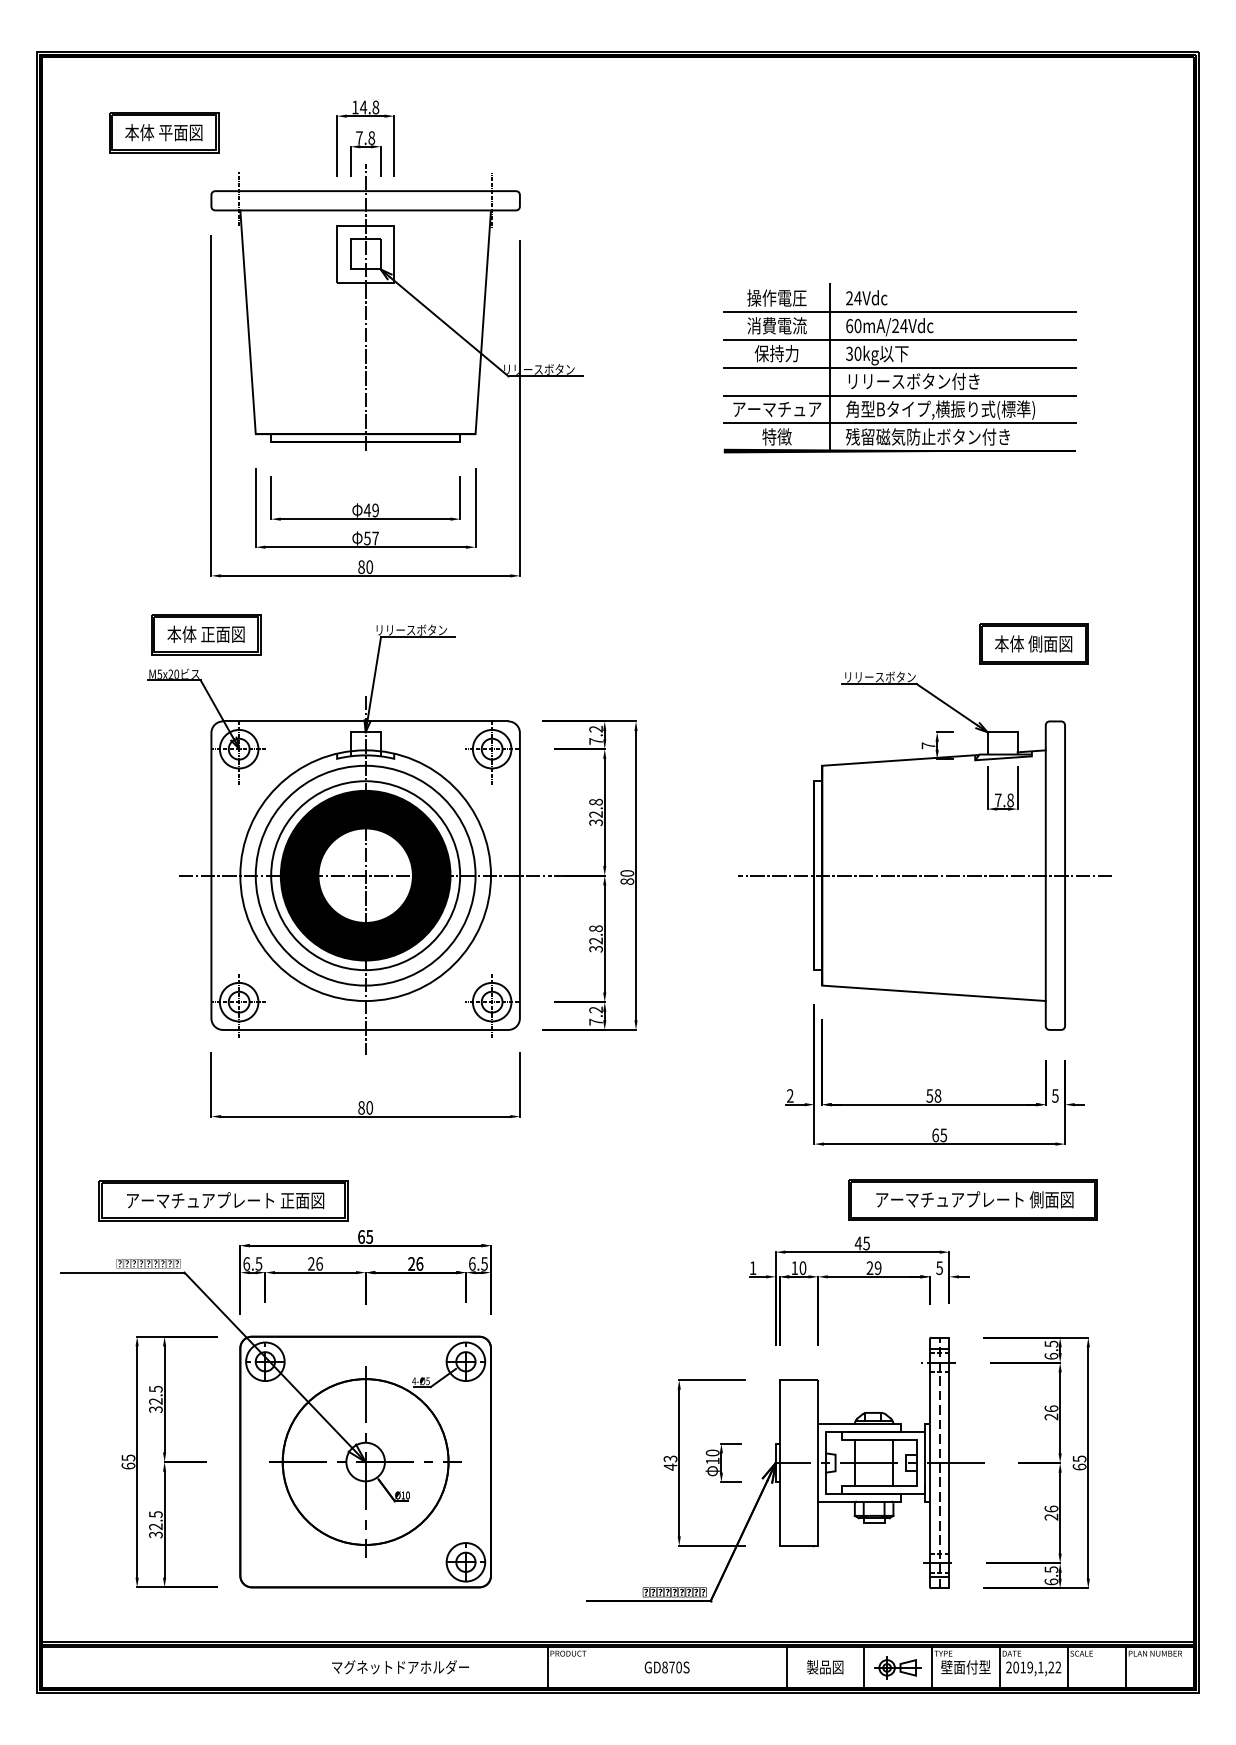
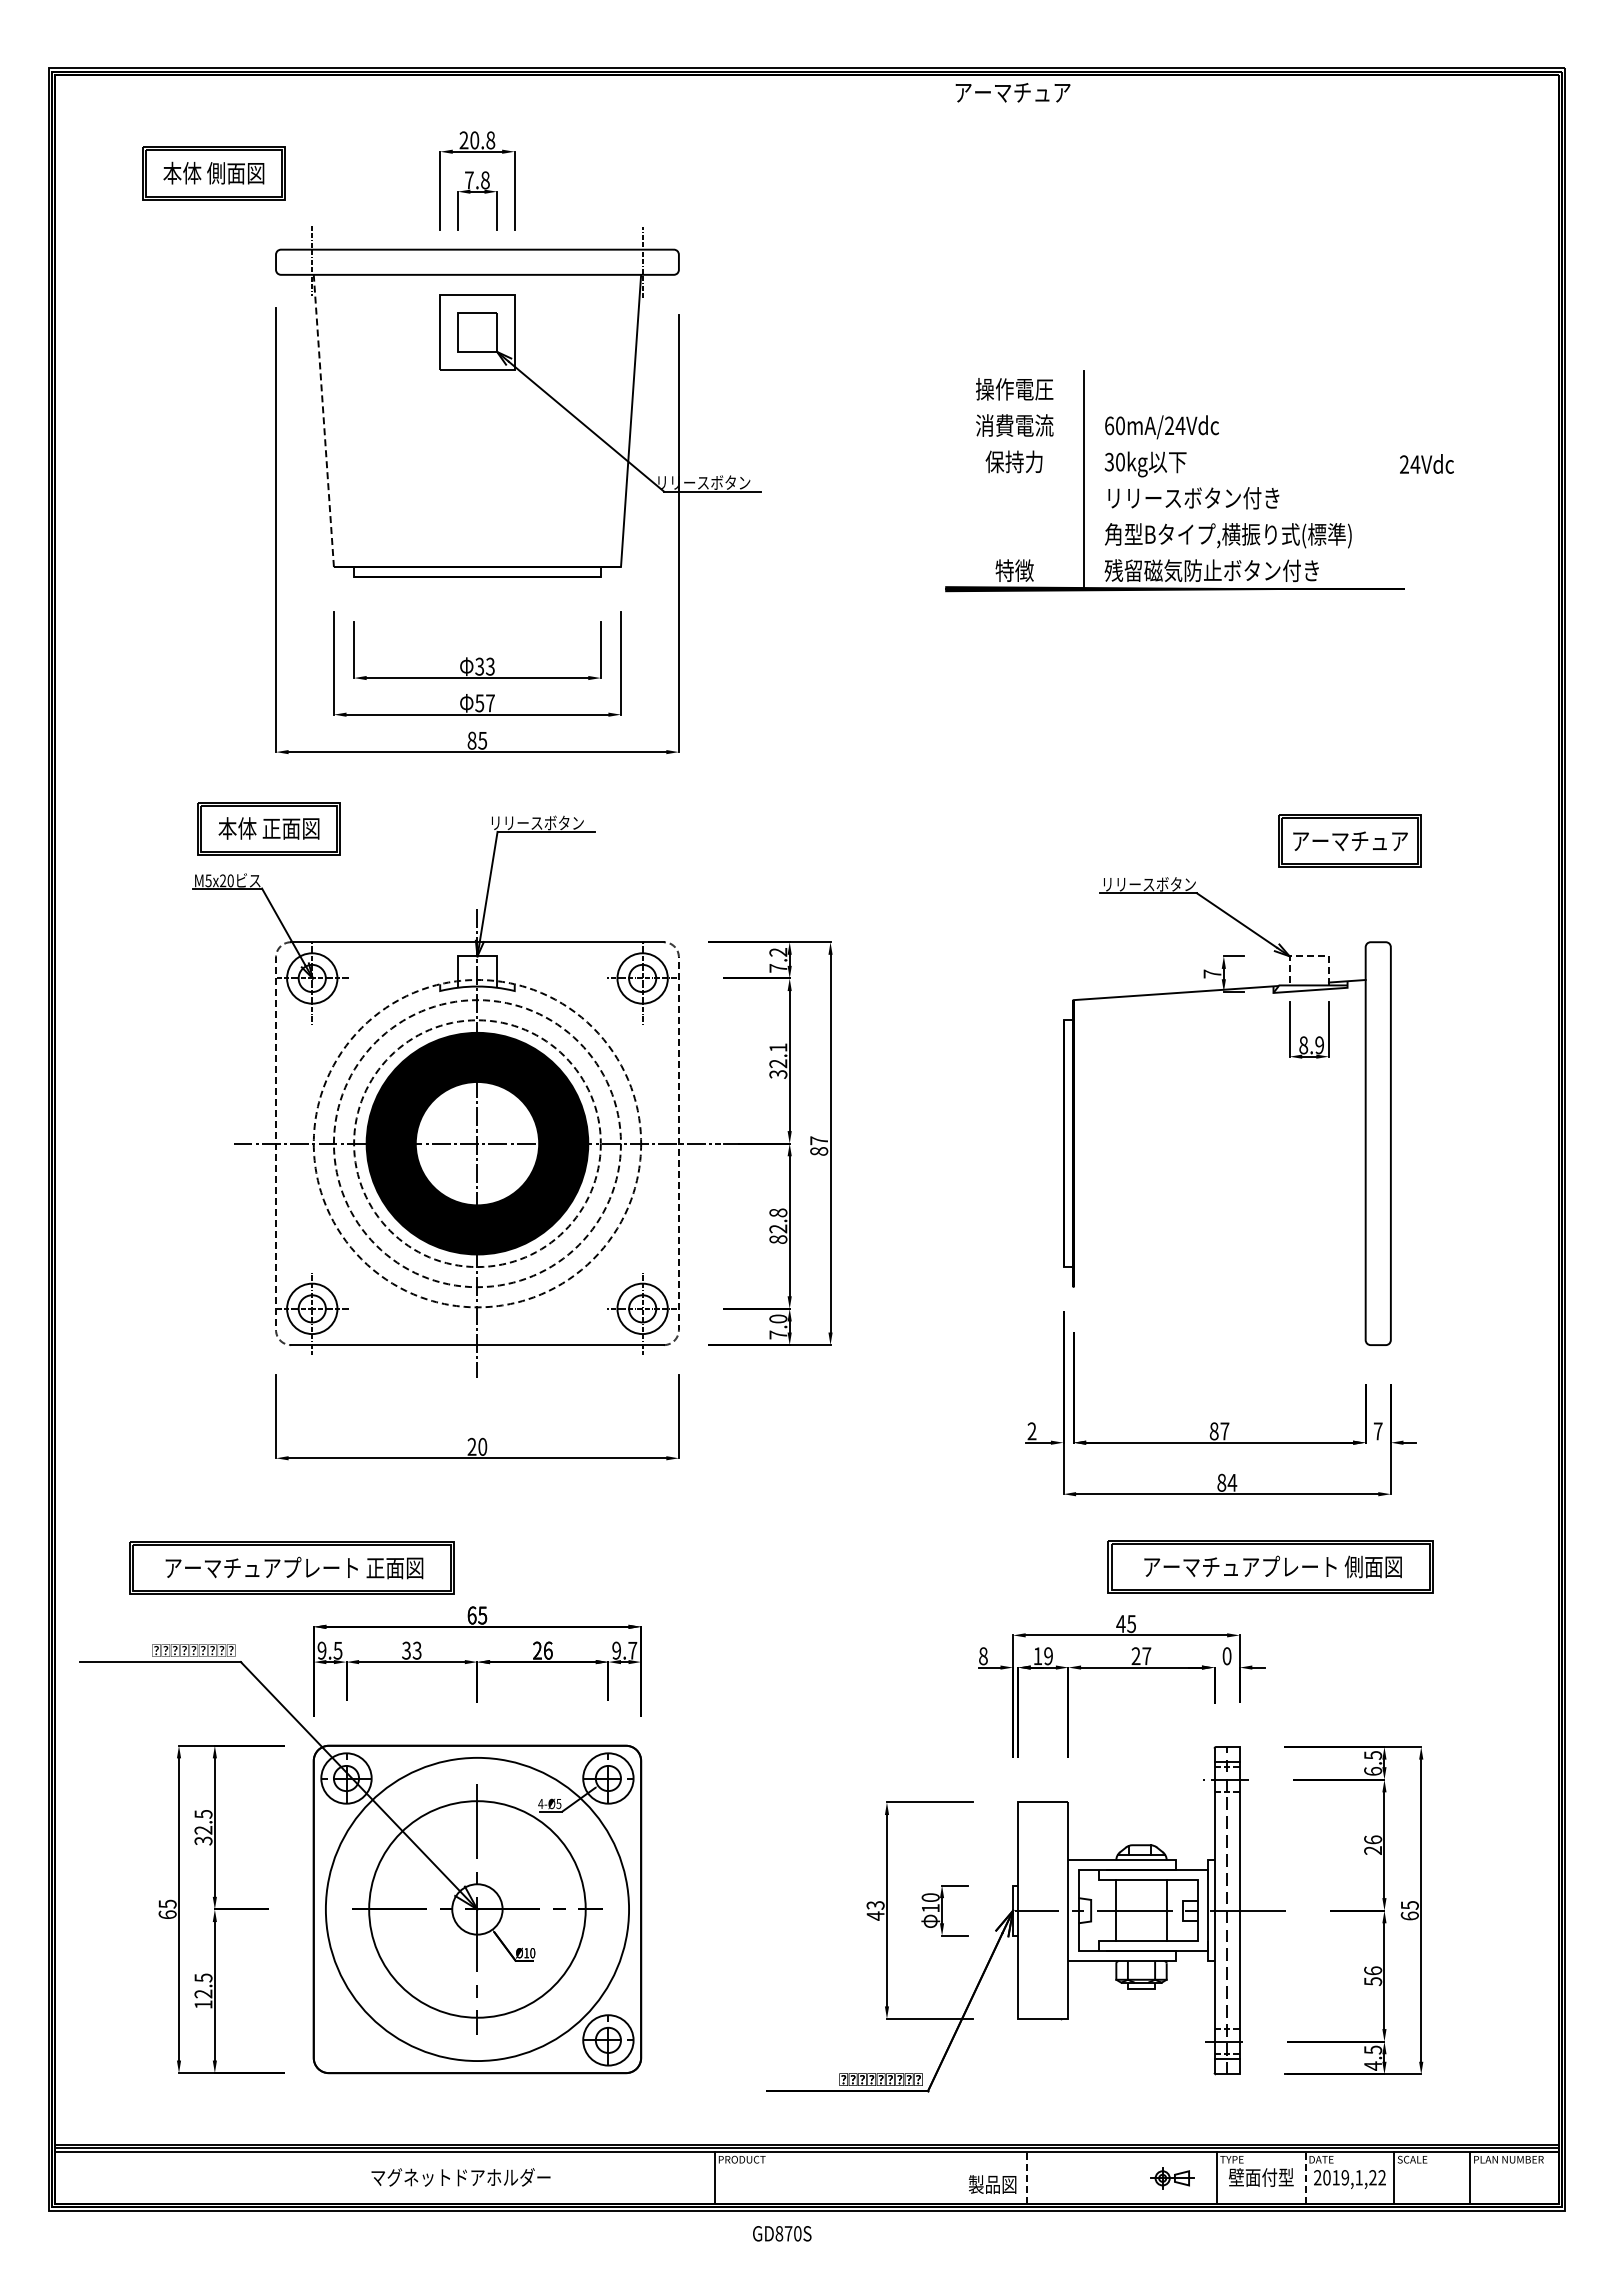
text: (359, 107) -> (469, 140), 14.8 -> 20.8
text: (165, 132) -> (216, 173), 本体 平面図 -> 本体 側面図
text: (866, 297) -> (1426, 463), moved
line: (365, 307) -> (477, 401), removed
line: (900, 312) -> (1175, 407), removed
line: (247, 321) -> (323, 420), solid -> dashed
line: (900, 340) -> (1175, 444), removed
line: (900, 367) -> (1175, 480), removed
line: (900, 395) -> (1175, 516), removed
text: (776, 409) -> (1012, 92), moved
line: (900, 423) -> (1175, 552), removed
text: (371, 510) -> (484, 666), 49 -> 33
text: (369, 566) -> (482, 740), 80 -> 85
text: (1034, 643) -> (1350, 840), 本体 側面図 -> アーマチュア
line: (1002, 732) -> (1309, 956), solid -> dashed
text: (1004, 800) -> (1311, 1045), 7.8 -> 8.9
text: (596, 802) -> (778, 1047), 32.8 -> 32.1
text: (627, 873) -> (819, 1140), 80 -> 87
circle: (365, 875) -> (477, 1143), solid -> dashed
circle: (365, 875) -> (477, 1143), solid -> dashed
circle: (365, 875) -> (477, 1143), solid -> dashed
line: (519, 875) -> (678, 1143), solid -> dashed
line: (925, 875) -> (1208, 1143), removed
line: (211, 876) -> (276, 1144), solid -> dashed
text: (596, 949) -> (778, 1239), 32.8 -> 82.8
line: (933, 993) -> (1219, 1297), removed
text: (596, 1009) -> (778, 1318), 7.2 -> 7.0
text: (933, 1096) -> (1219, 1431), 58 -> 87
text: (1054, 1096) -> (1377, 1431), 5 -> 7
text: (361, 1107) -> (471, 1446), 80 -> 20
text: (939, 1135) -> (1227, 1482), 65 -> 84
text: (246, 1263) -> (321, 1650), 6.5 -> 9.5
text: (315, 1263) -> (411, 1650), 26 -> 33
text: (478, 1263) -> (624, 1650), 6.5 -> 9.7
text: (753, 1268) -> (983, 1656), 1 -> 8
text: (802, 1268) -> (1048, 1656), 10 -> 19
text: (877, 1268) -> (1146, 1656), 29 -> 27
text: (939, 1268) -> (1226, 1656), 5 -> 0
circle: (365, 1462) -> (477, 1909), size x1.4
text: (1051, 1517) -> (1373, 1981), 26 -> 56
text: (155, 1534) -> (203, 2004), 32.5 -> 12.5
text: (1051, 1581) -> (1373, 2065), 6.5 -> 4.5
text: (400, 1667) -> (460, 2177), moved
text: (667, 1667) -> (782, 2233), moved
line: (786, 1667) -> (1027, 2177), solid -> dashed
text: (825, 1667) -> (992, 2184), moved
line: (864, 1667) -> (1128, 2177), removed
line: (999, 1667) -> (1305, 2177), solid -> dashed
part: (897, 1668) -> (1172, 2178), size x0.7

